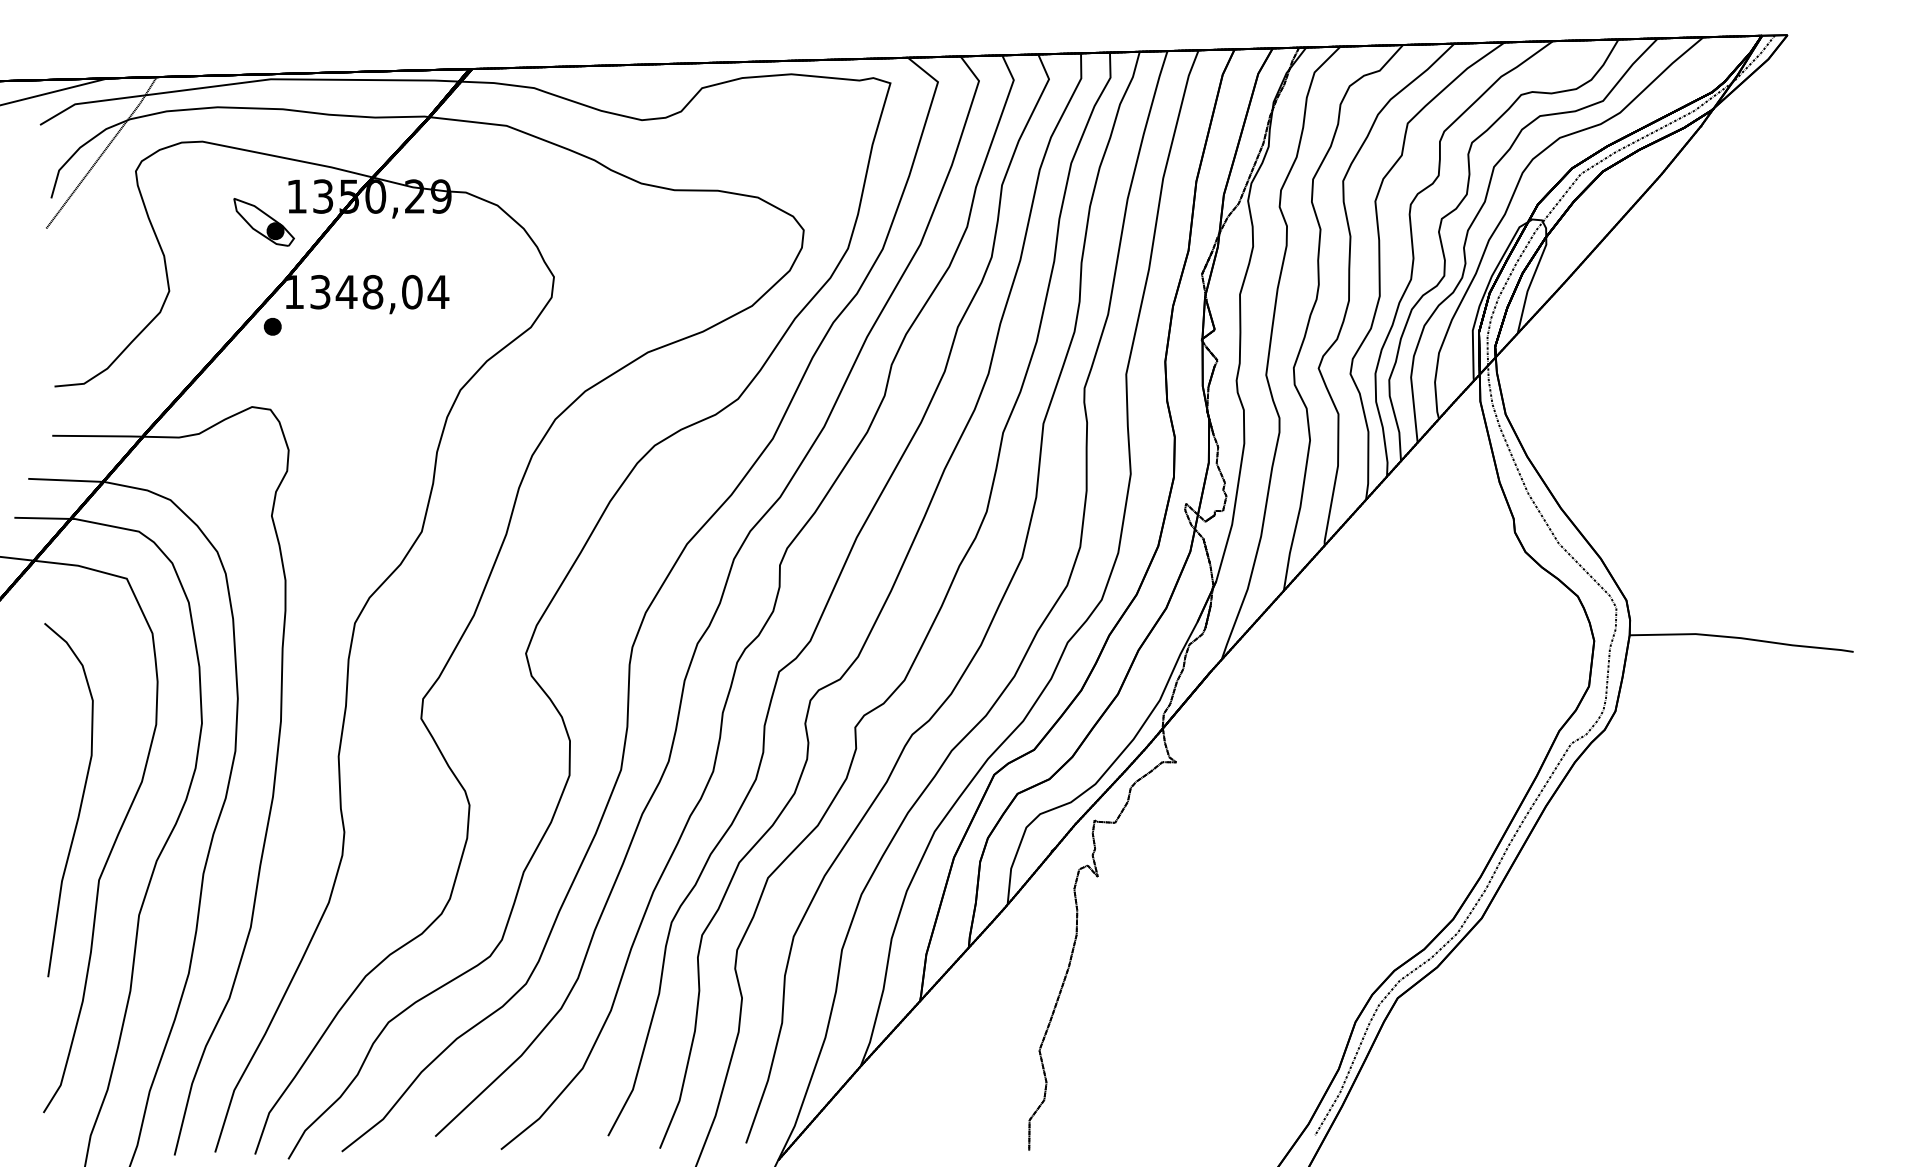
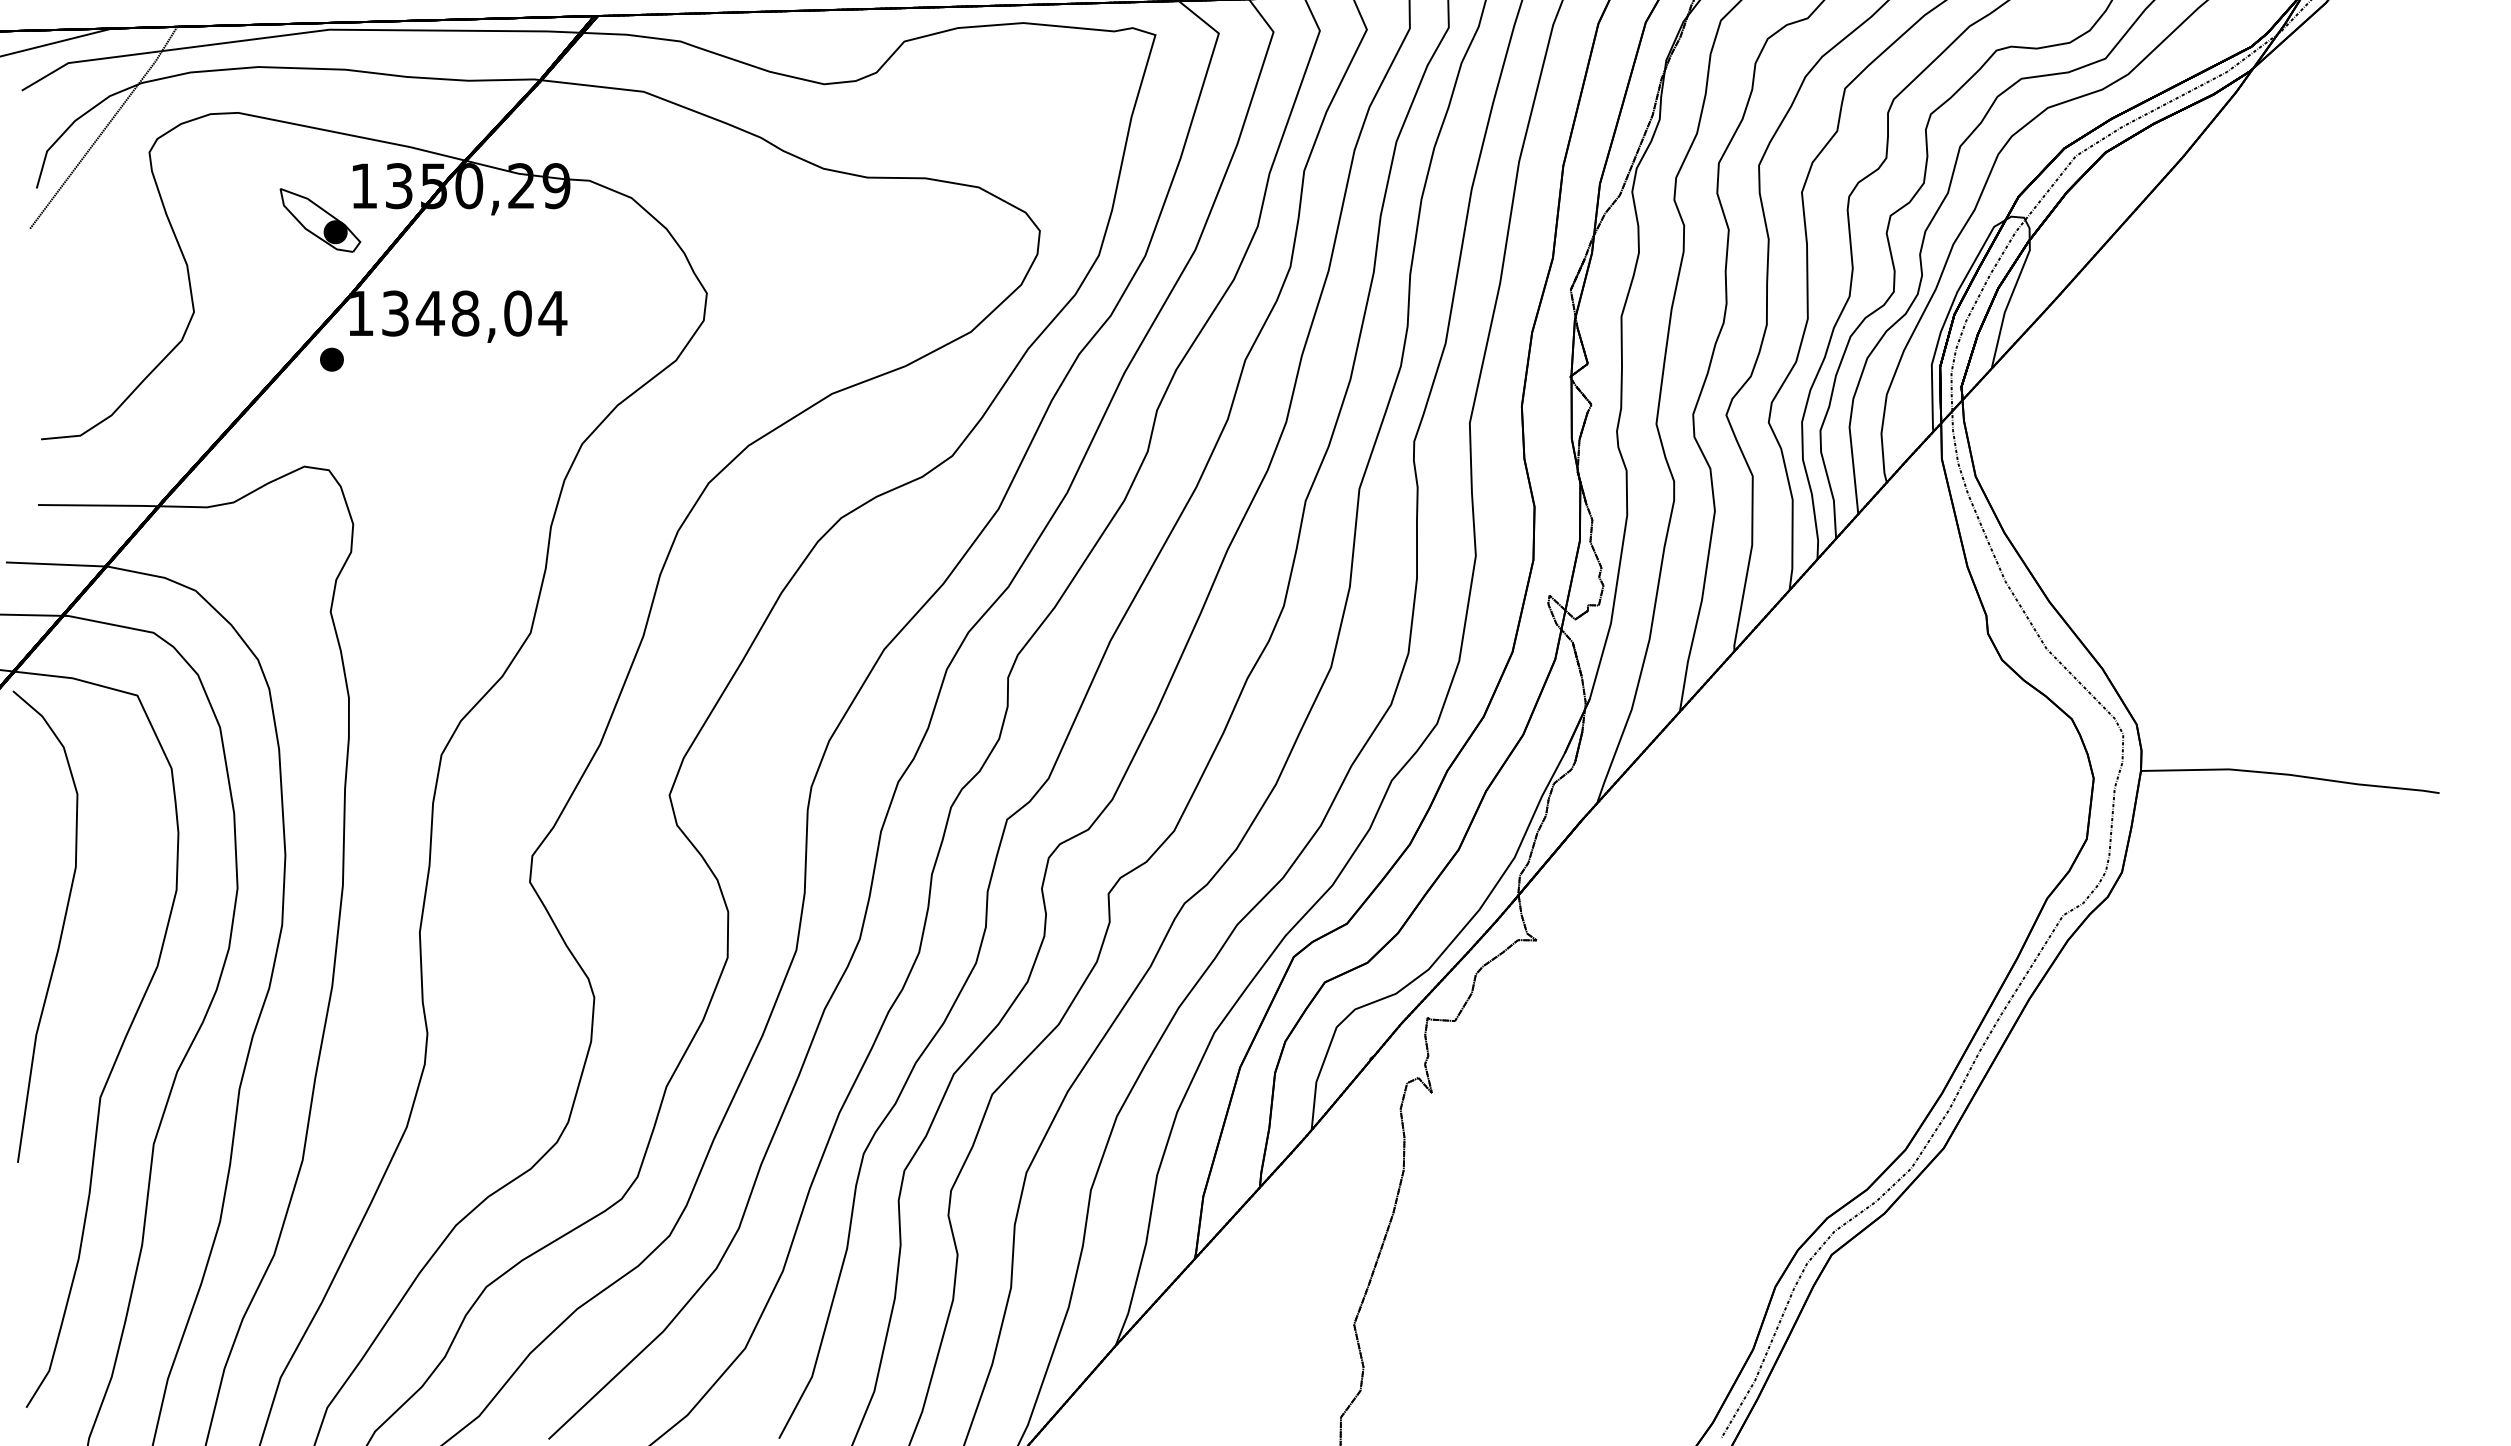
curve: (80, 802) -> (60, 929), moved

